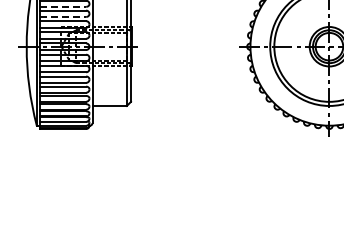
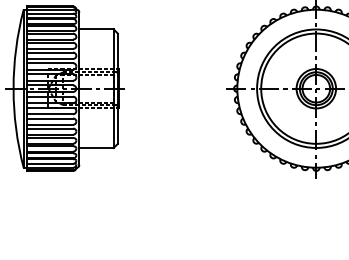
line: (63, 6) -> (50, 48), dashed -> solid
line: (63, 16) -> (50, 58), dashed -> solid

